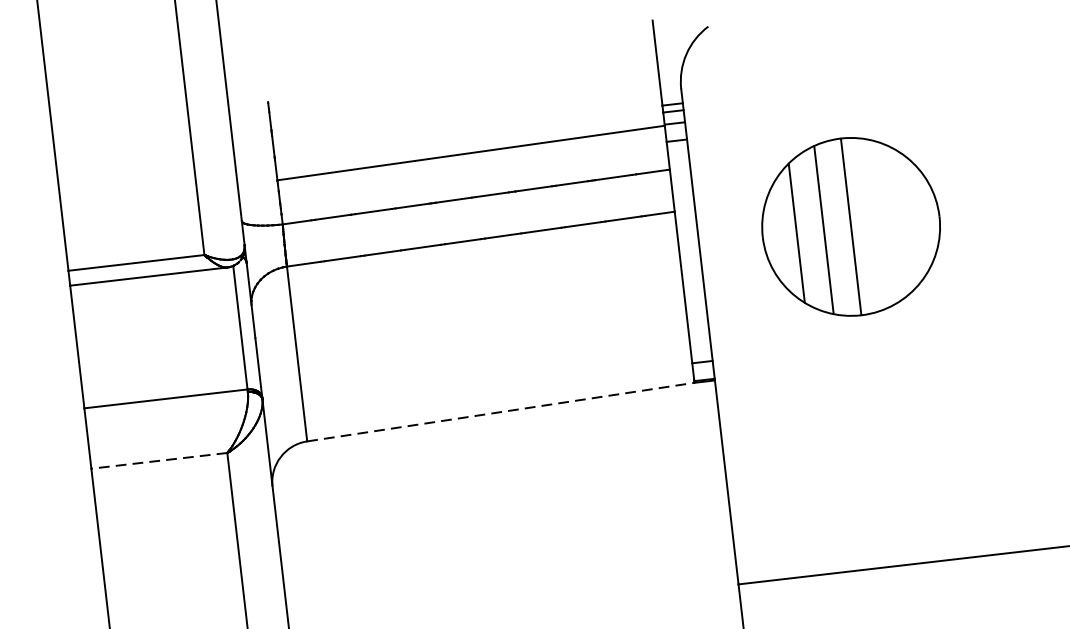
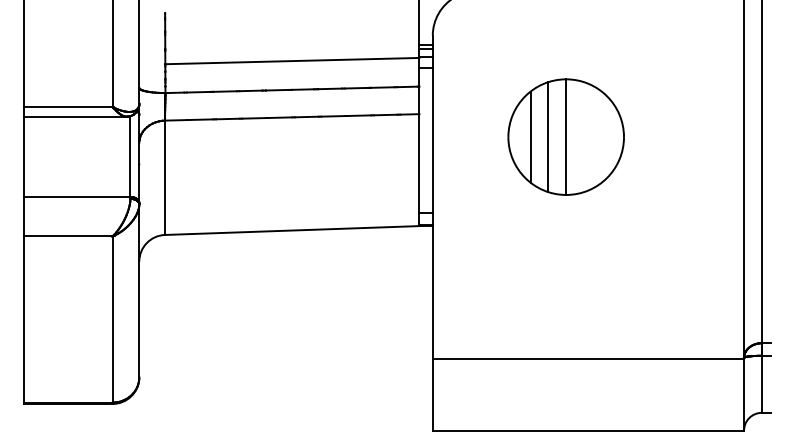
part: (849, 226) -> (565, 136), moved
line: (501, 412) -> (292, 230), dashed -> solid
line: (158, 460) -> (67, 236), dashed -> solid

